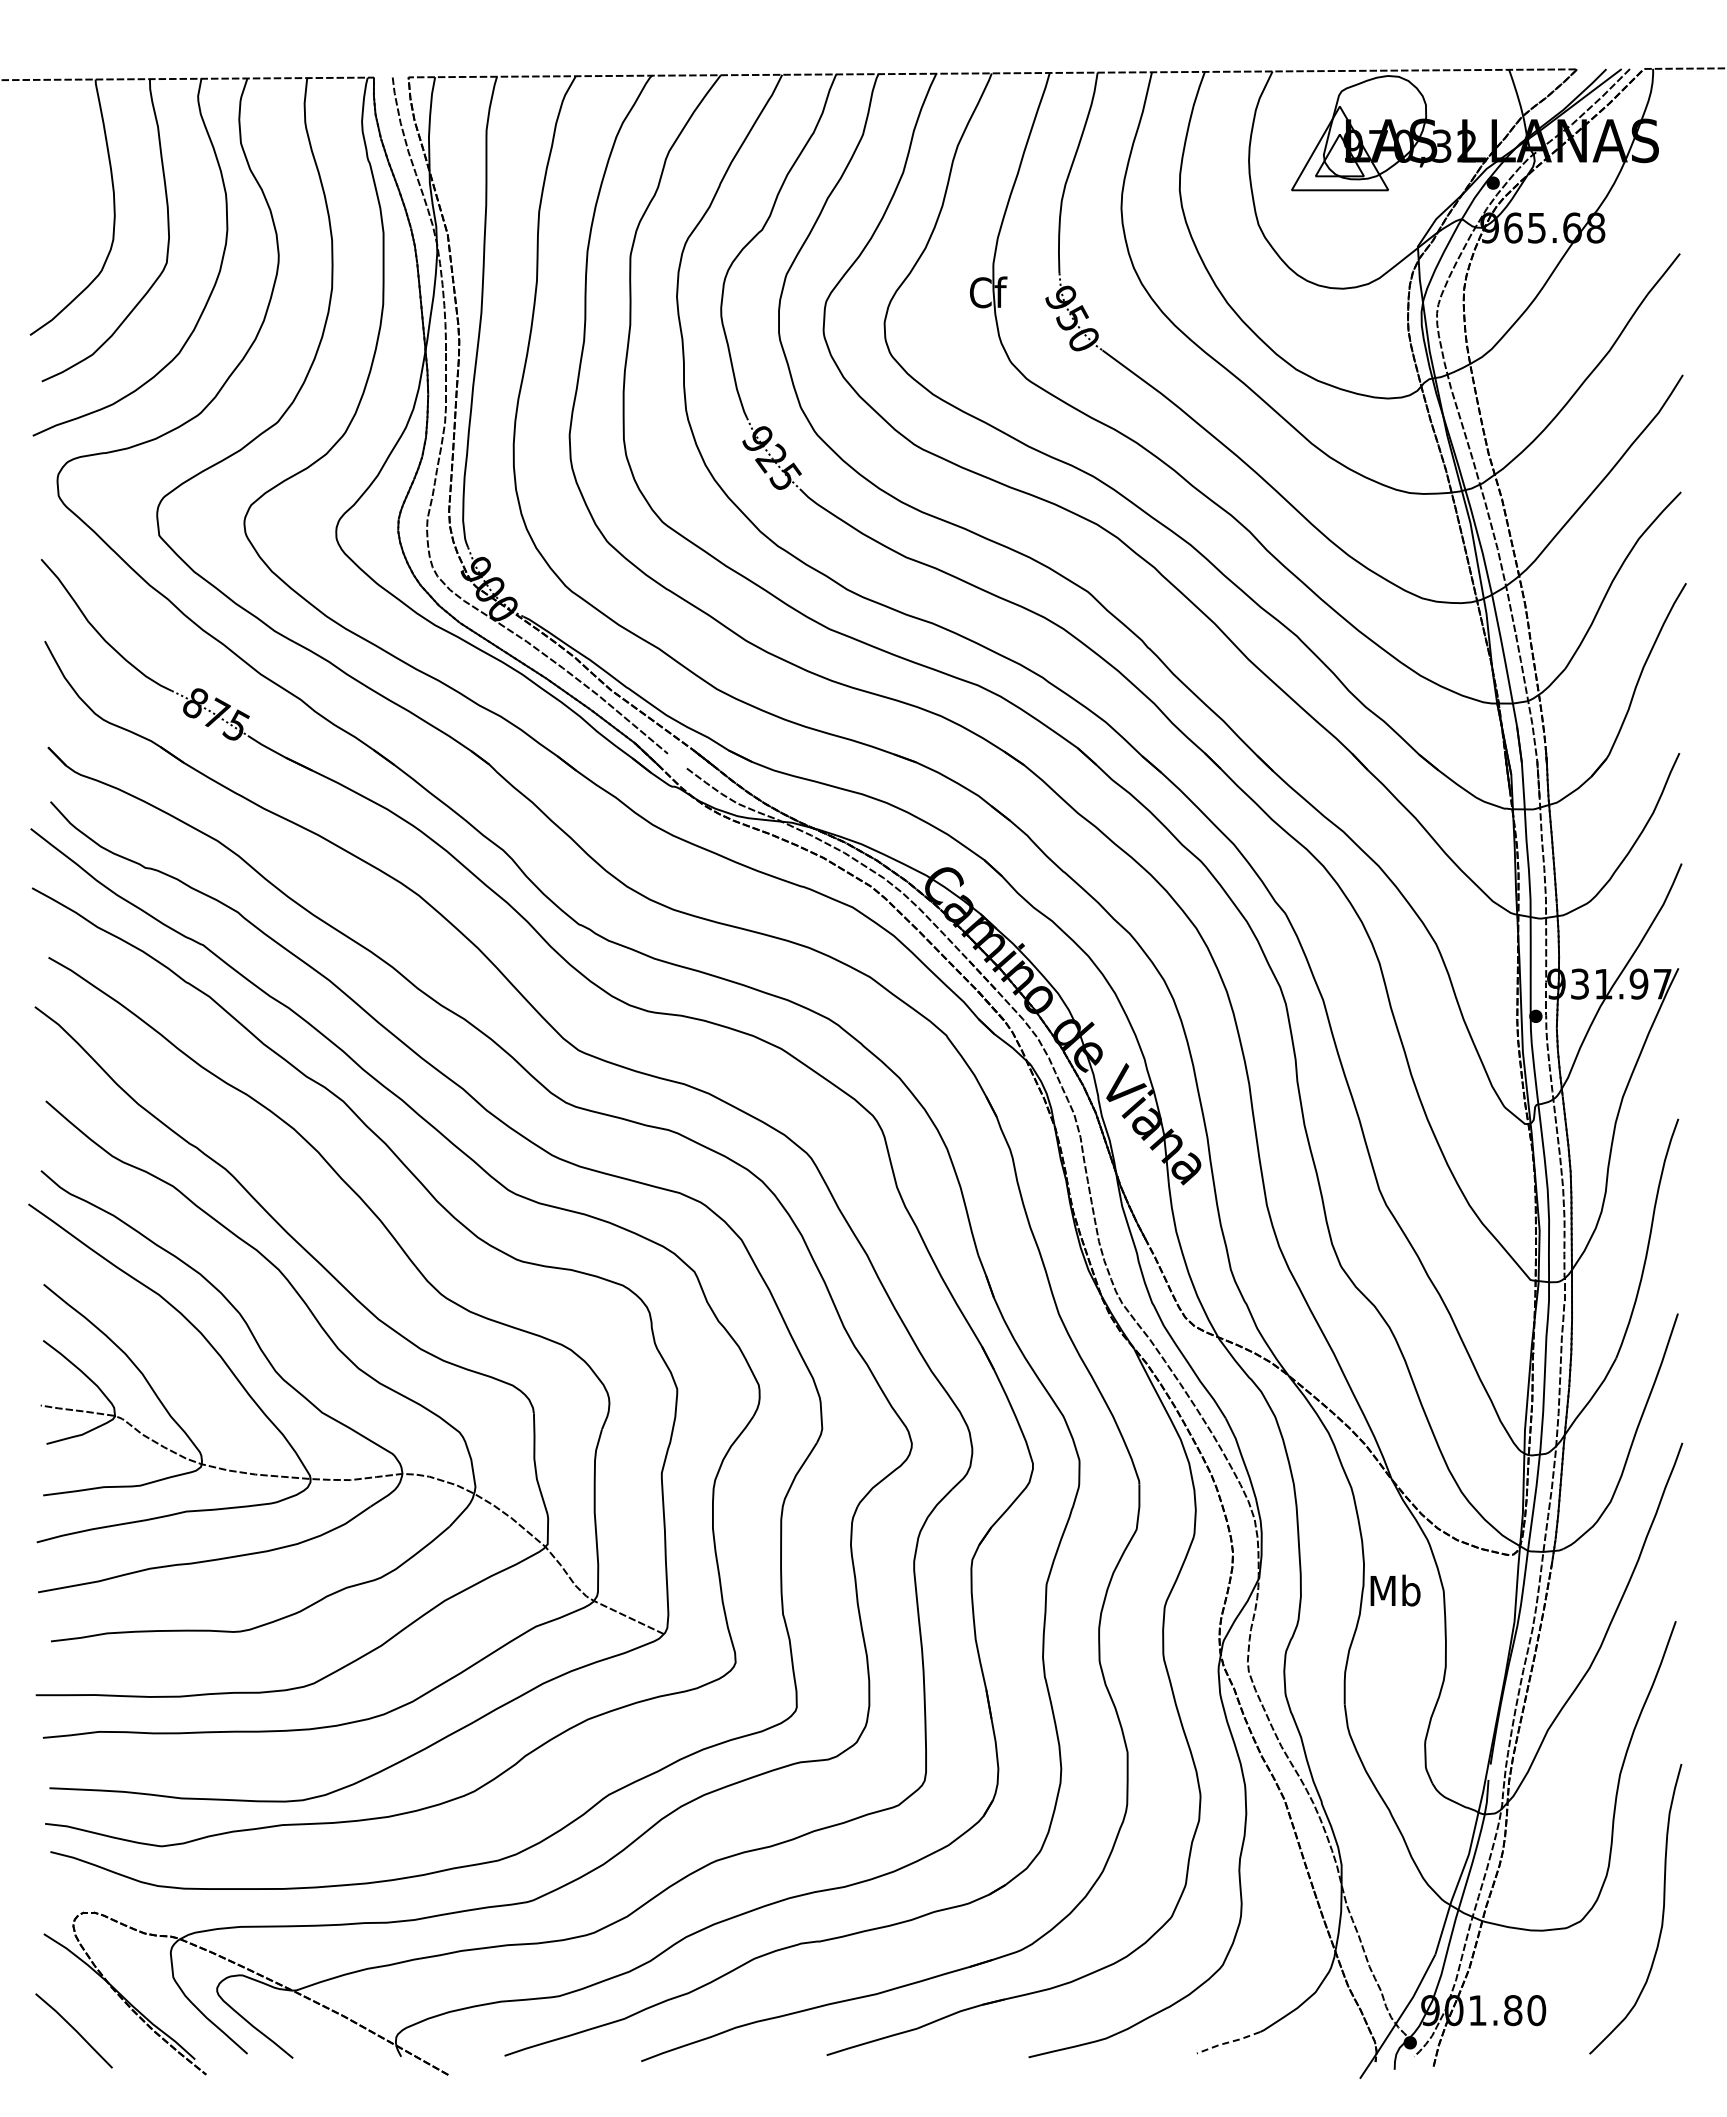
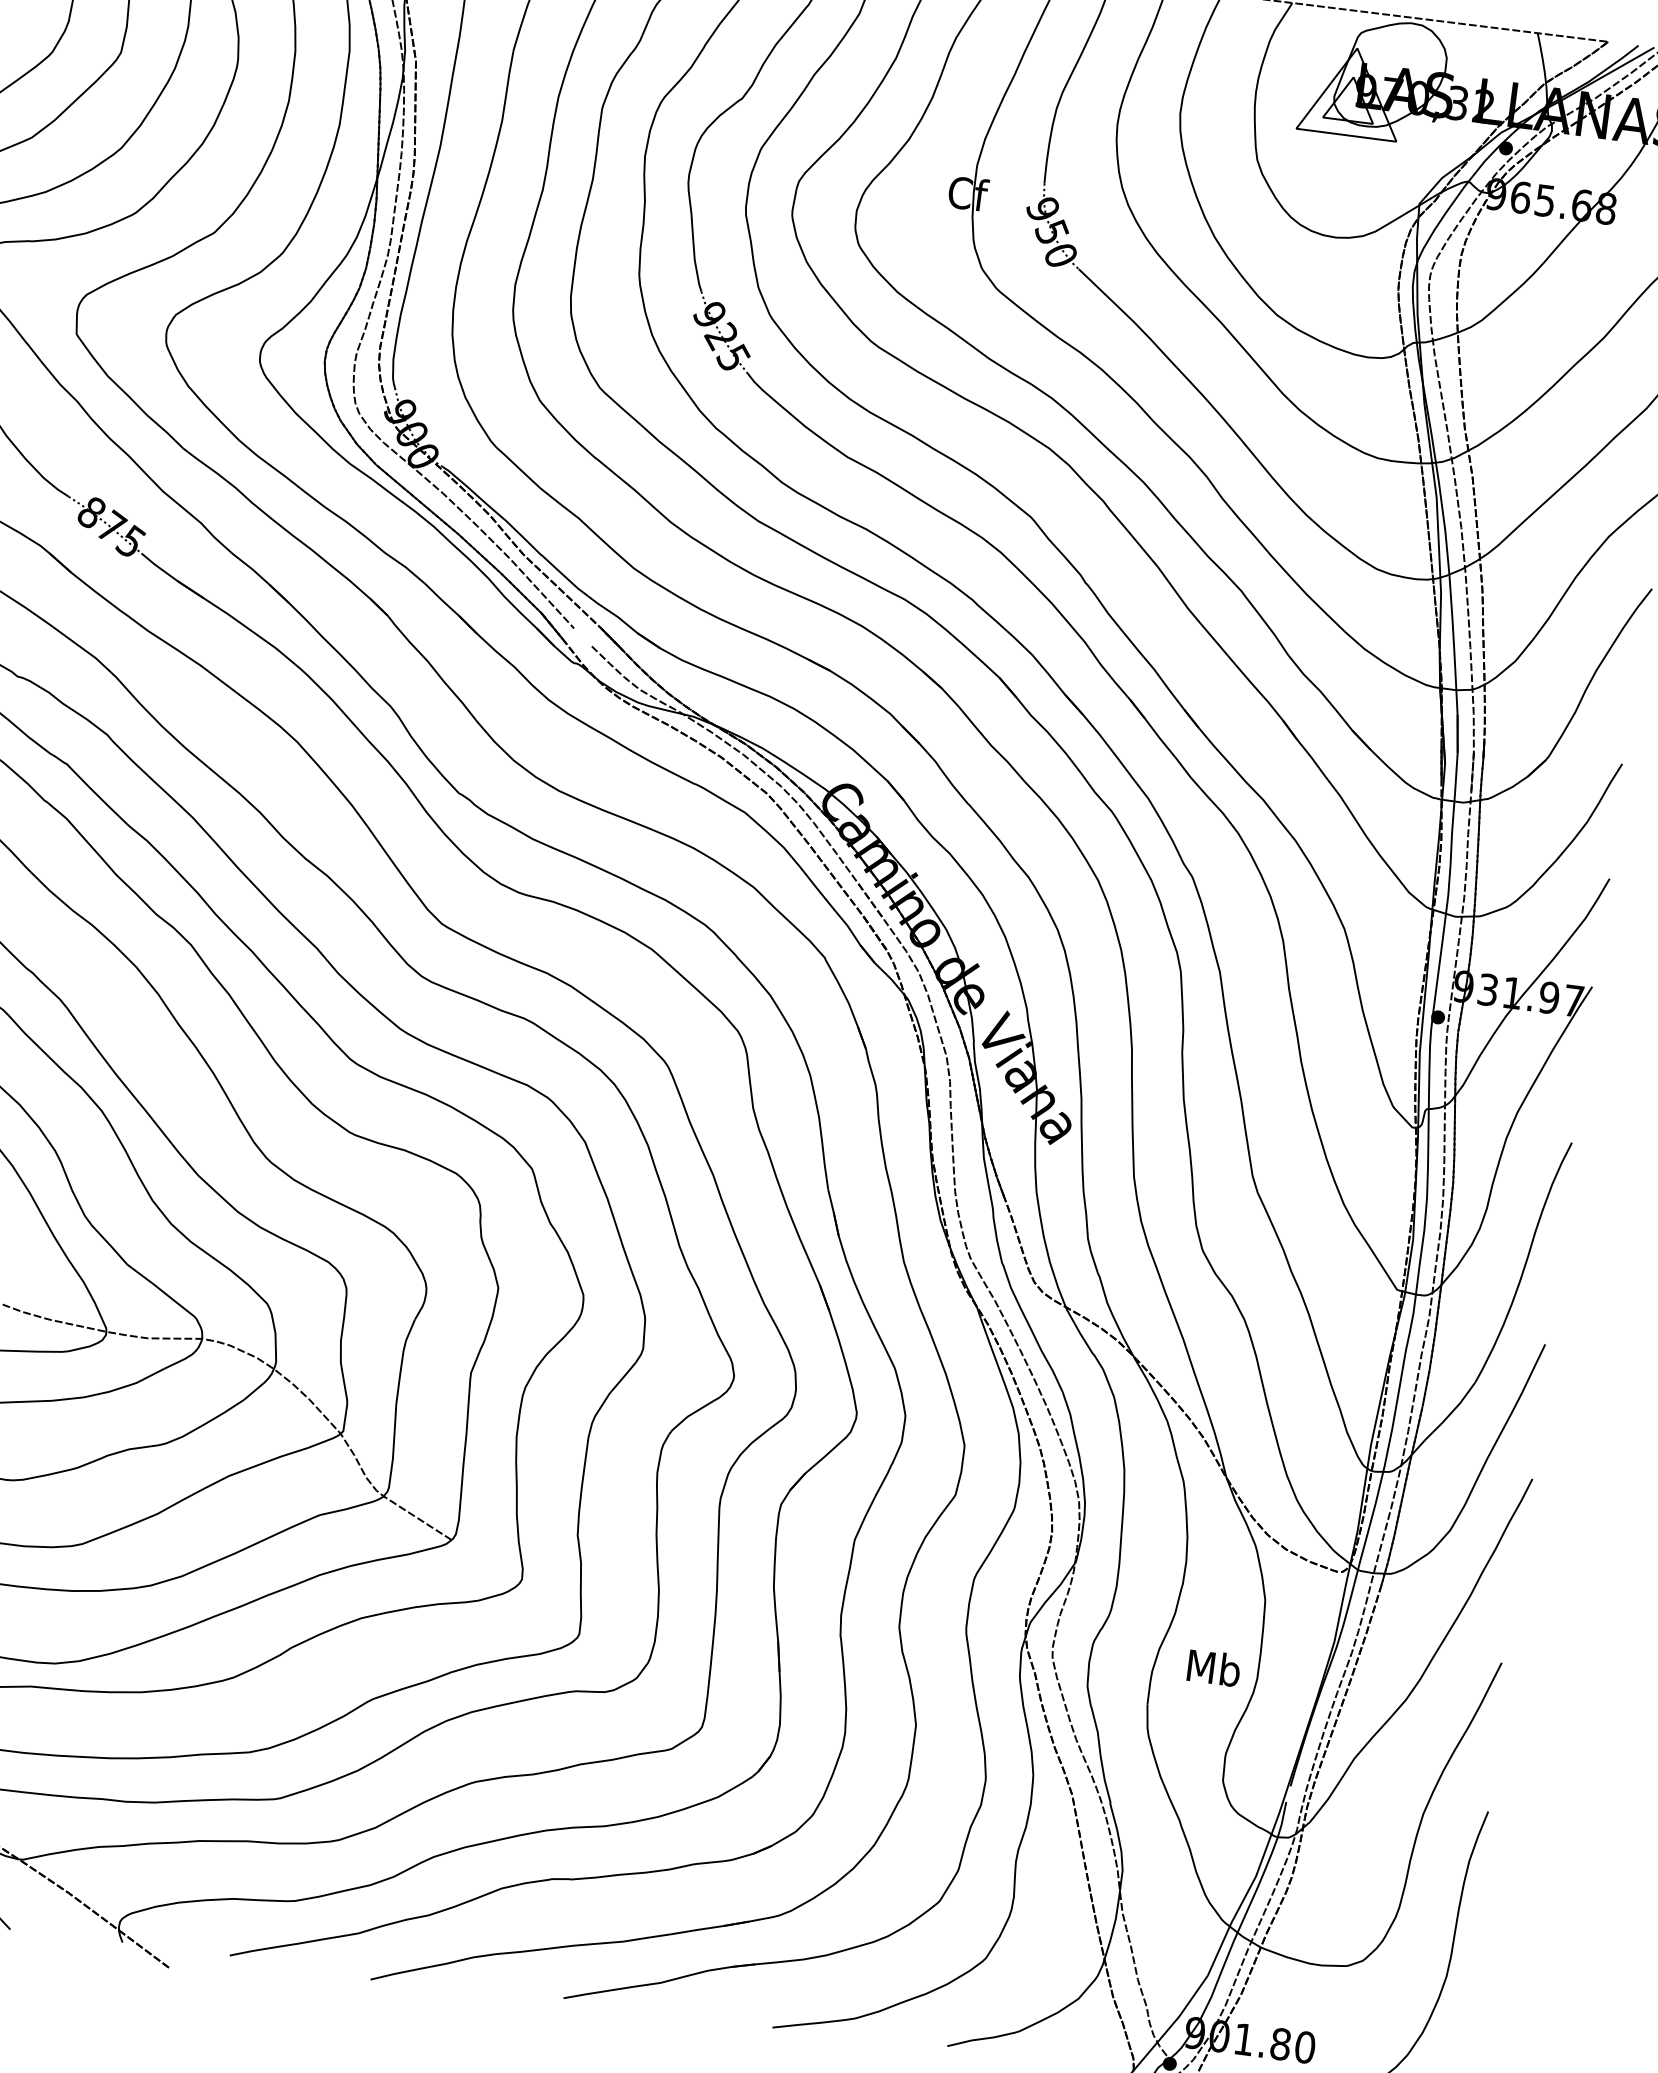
text: (1395, 1590) -> (1214, 1667), moved
line: (1228, 2042) -> (981, 2039), dashed -> solid

